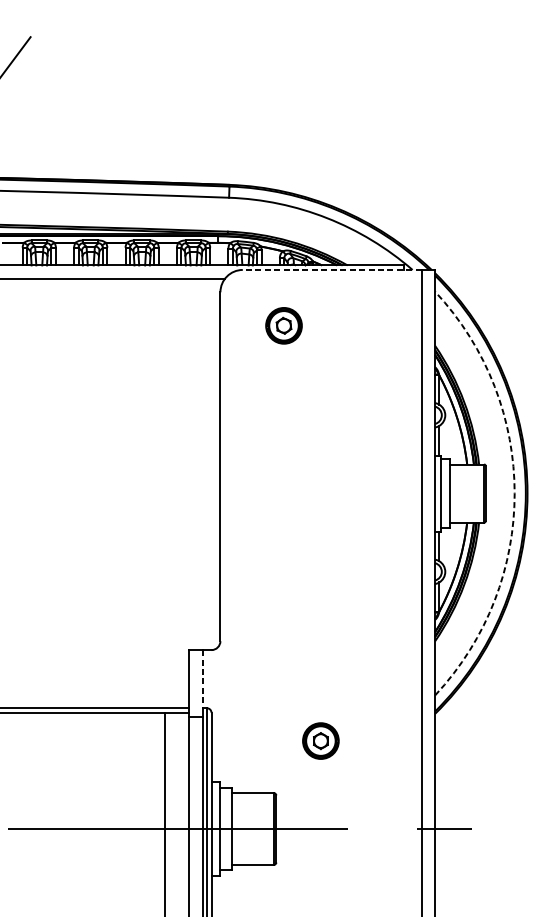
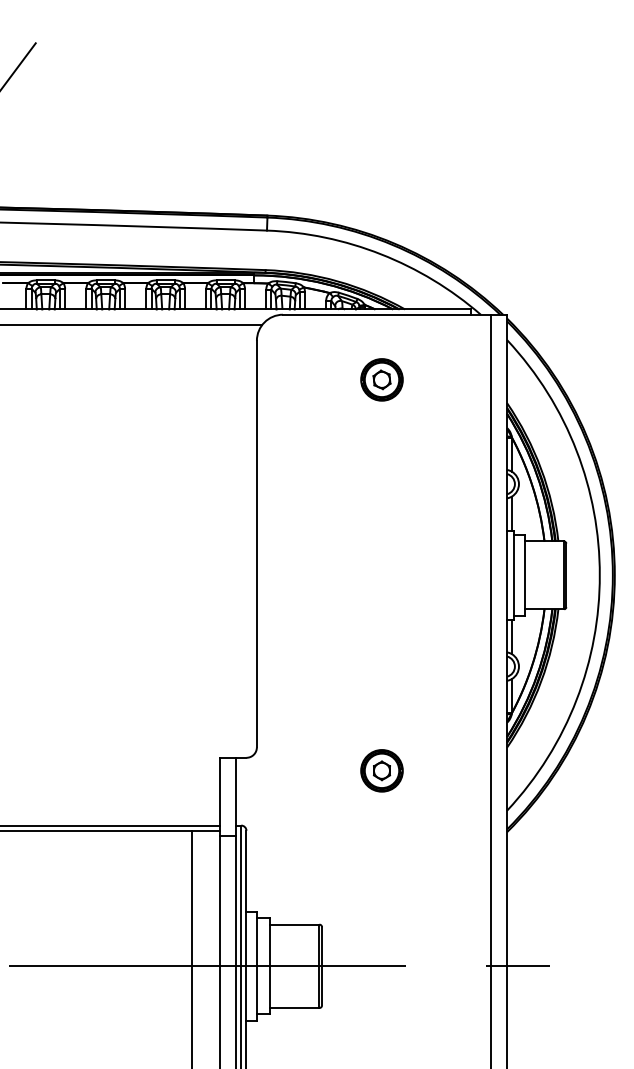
line: (331, 269) -> (386, 314), dashed -> solid
part: (283, 325) -> (381, 379), moved
arc: (514, 493) -> (599, 575), dashed -> solid
line: (202, 679) -> (236, 791), dashed -> solid
part: (320, 740) -> (381, 770), moved

